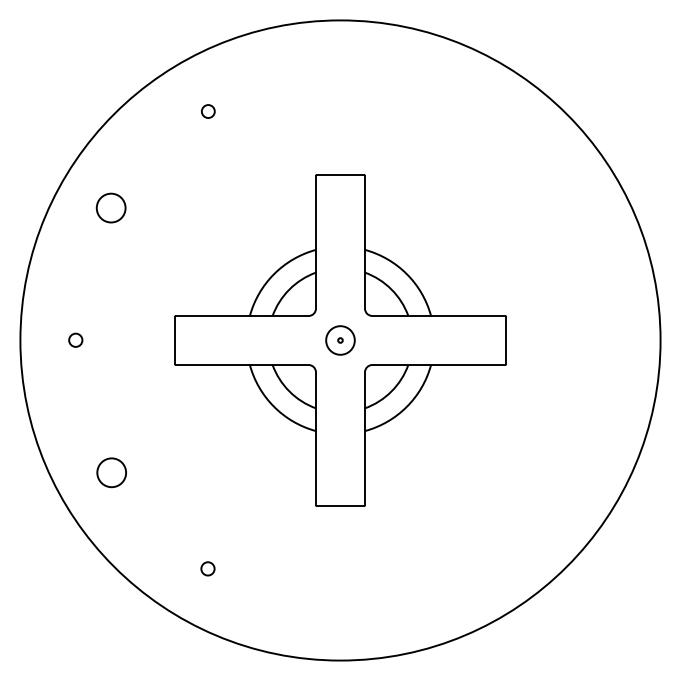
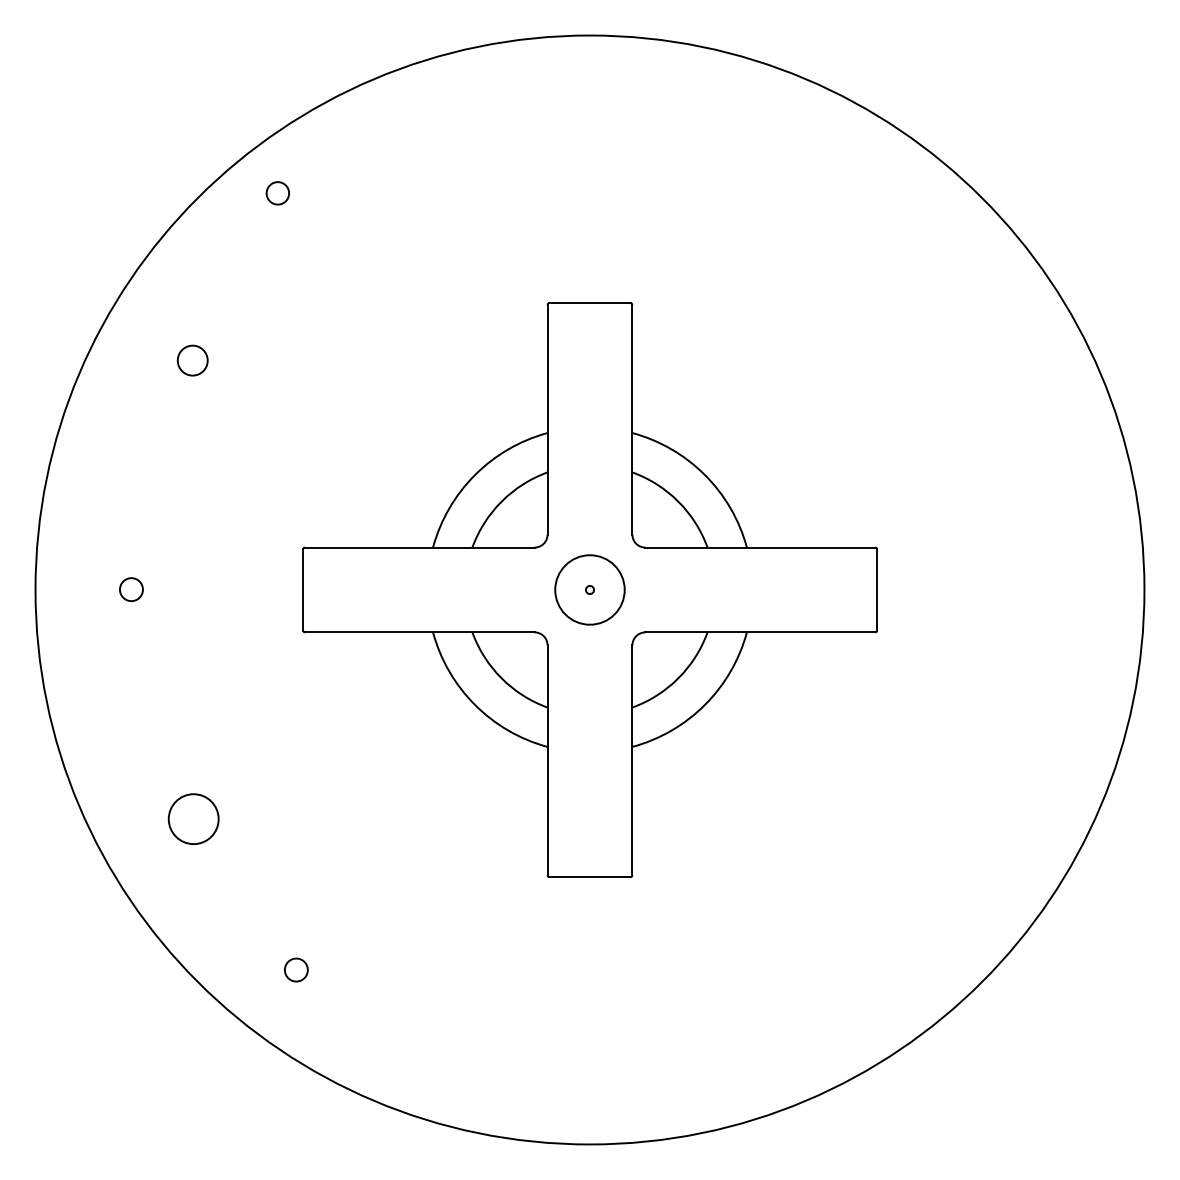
circle: (208, 111) -> (278, 193), moved
circle: (110, 207) -> (191, 359), size x0.6
circle: (340, 340) -> (590, 590), size x1.4
circle: (207, 568) -> (295, 969), moved

